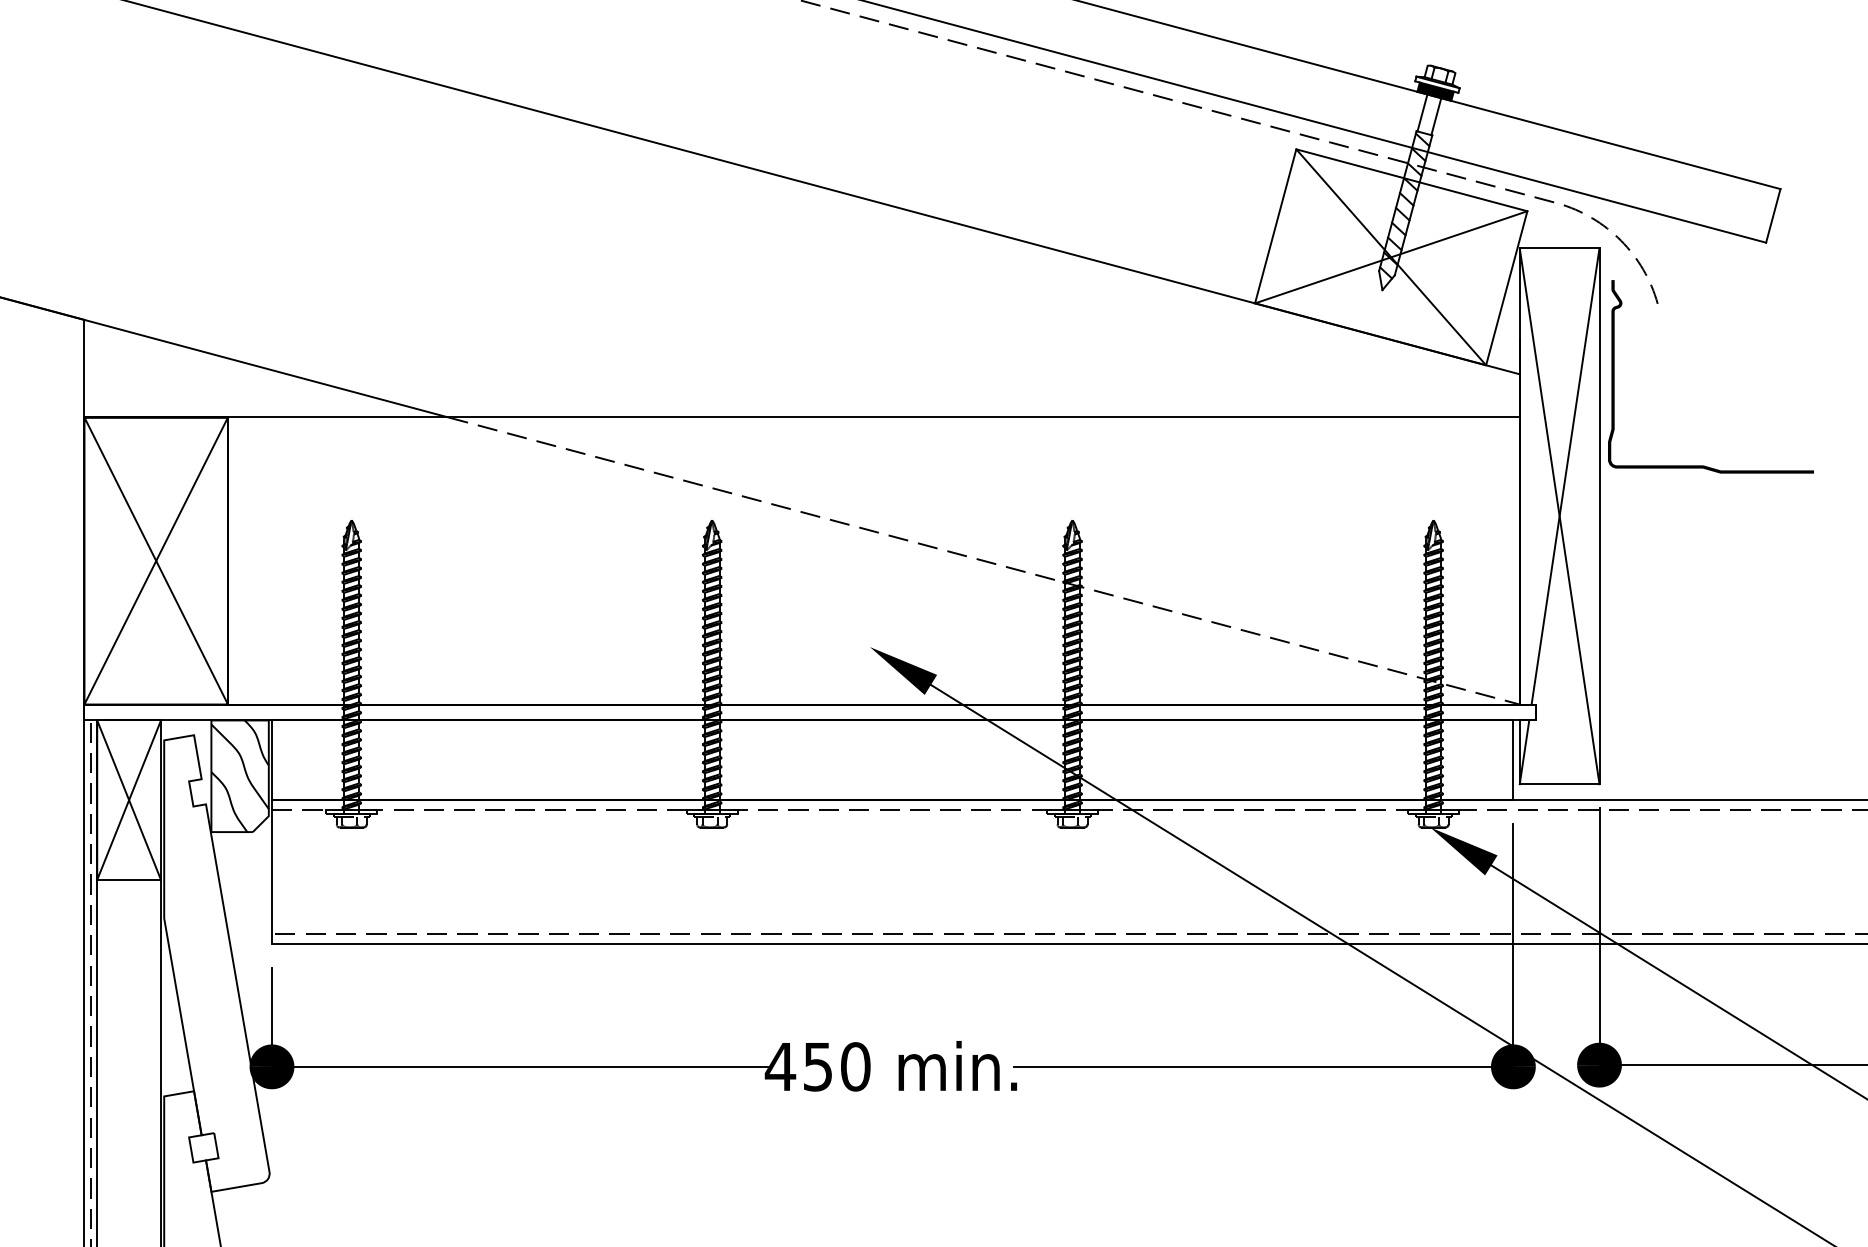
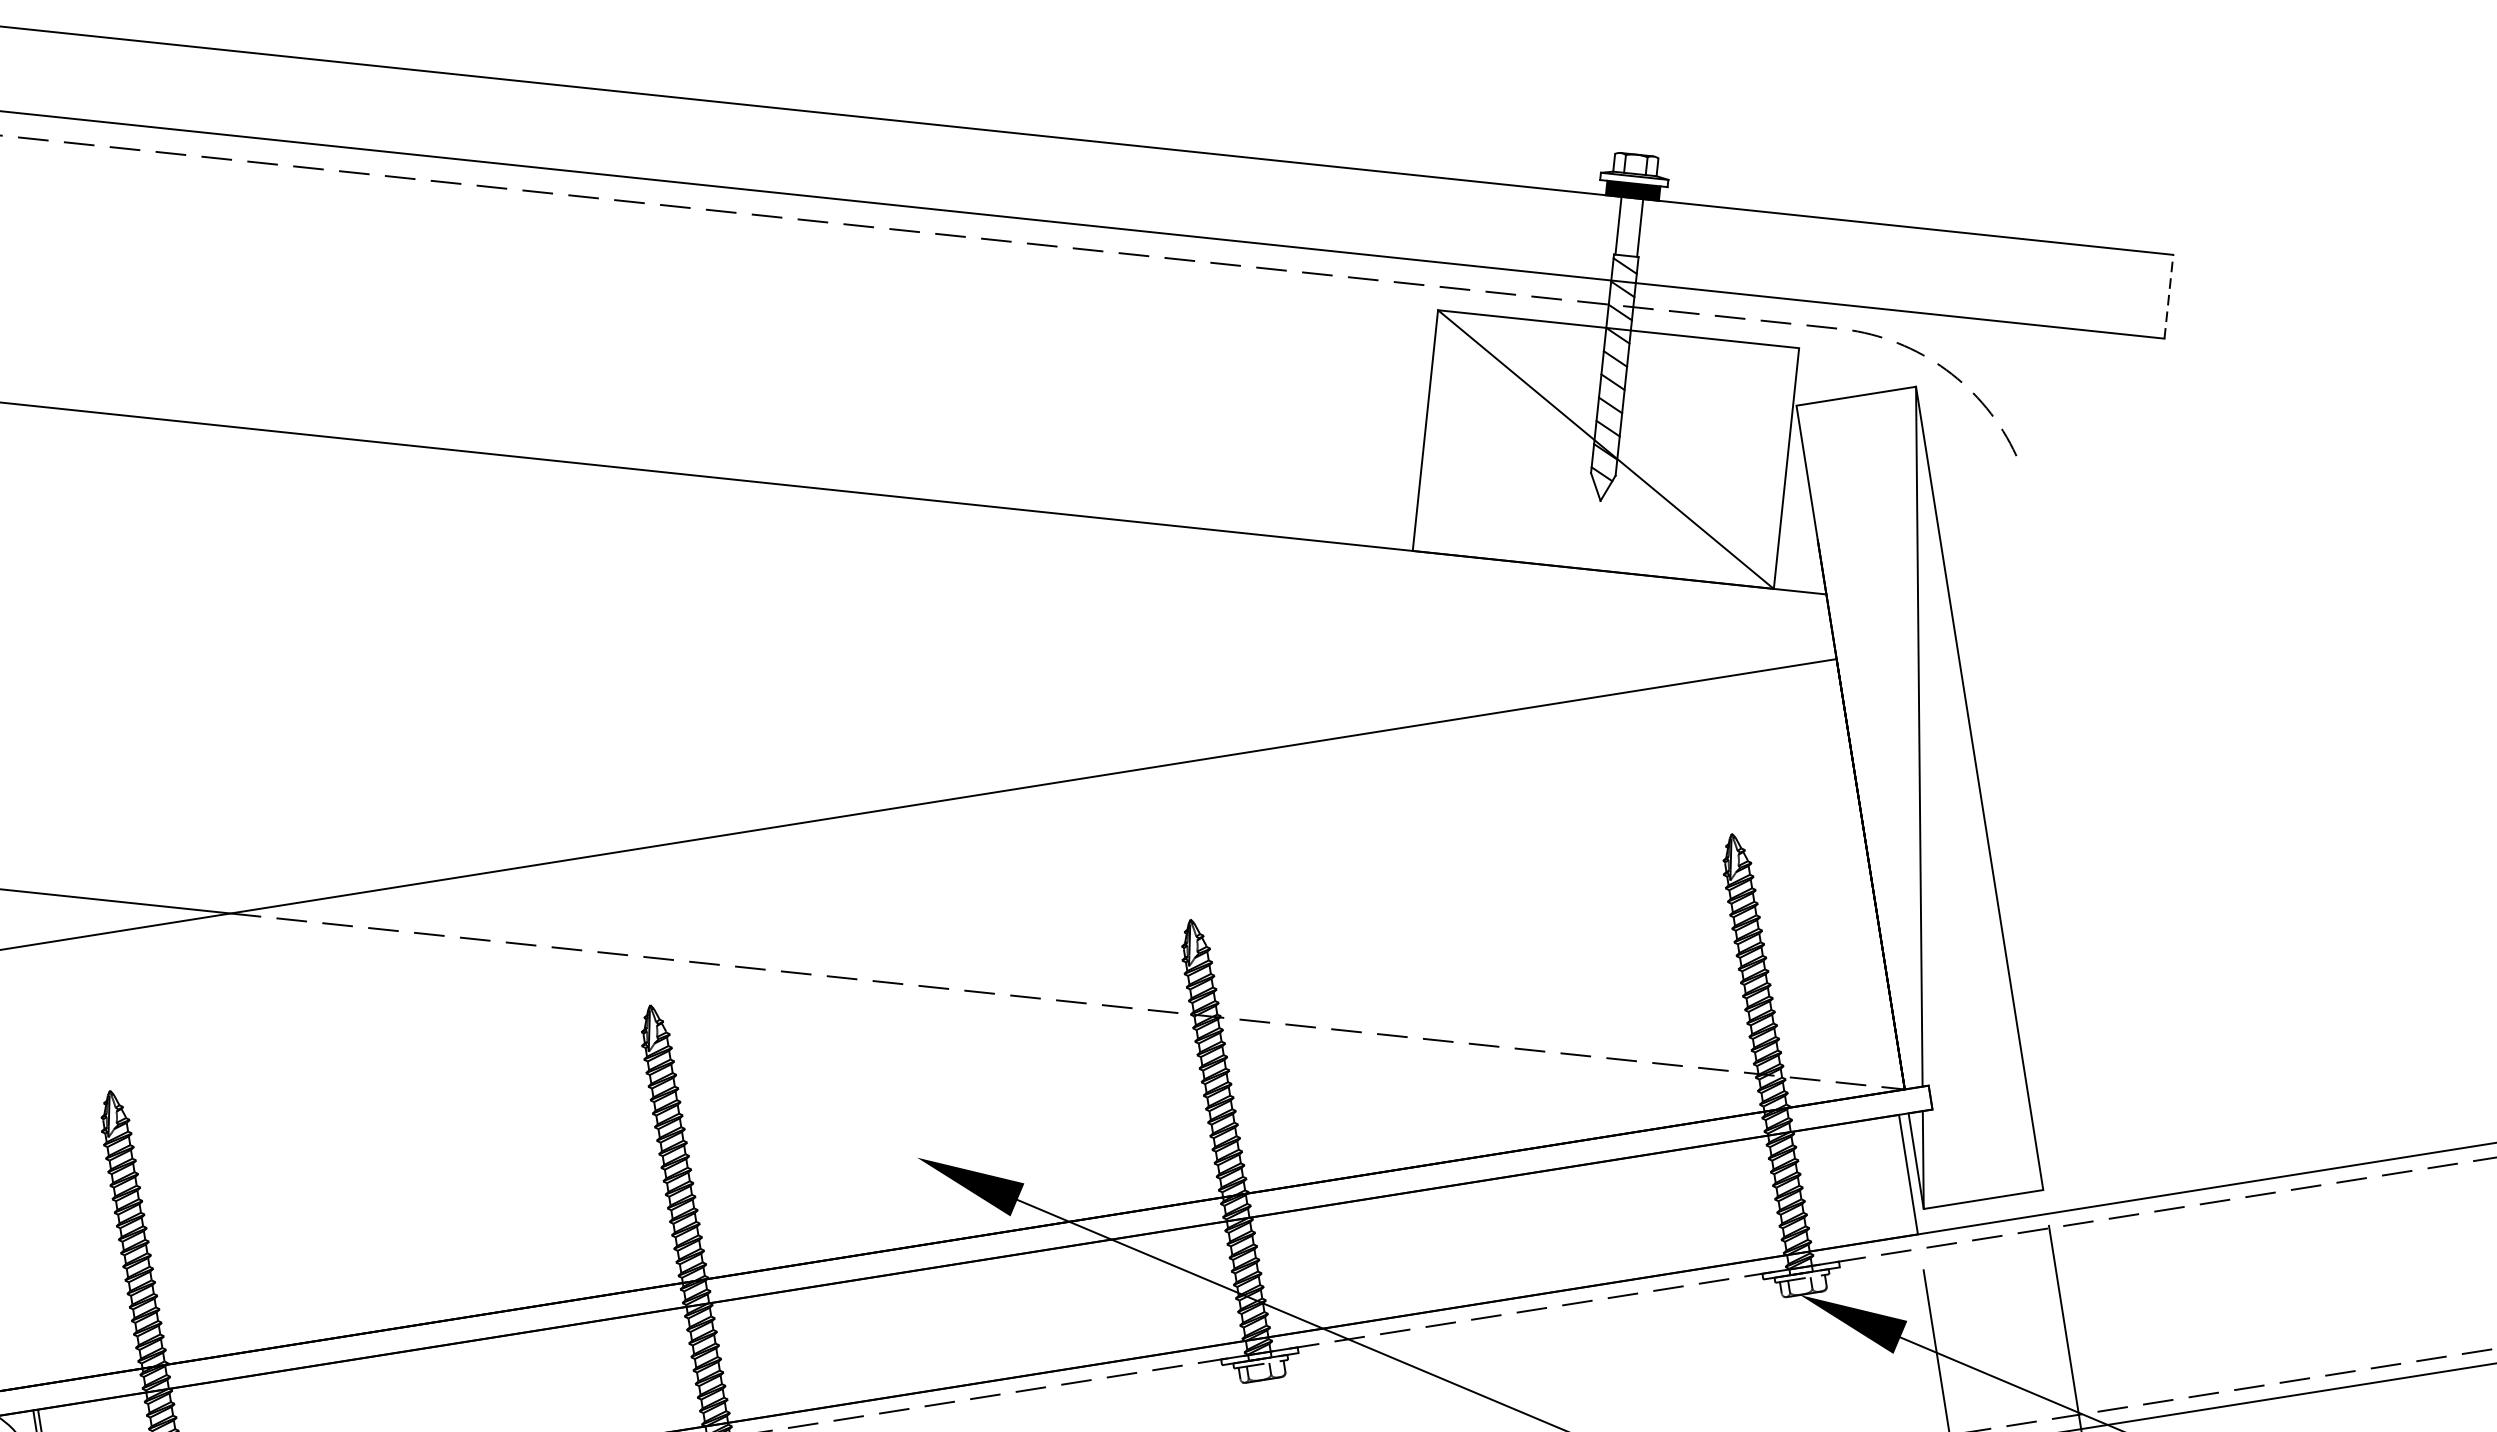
line: (1773, 215) -> (2169, 296), solid -> dashed
line: (1391, 257) -> (1606, 449), removed
curve: (1704, 465) -> (2124, 687), removed
line: (1559, 516) -> (1919, 798), removed

